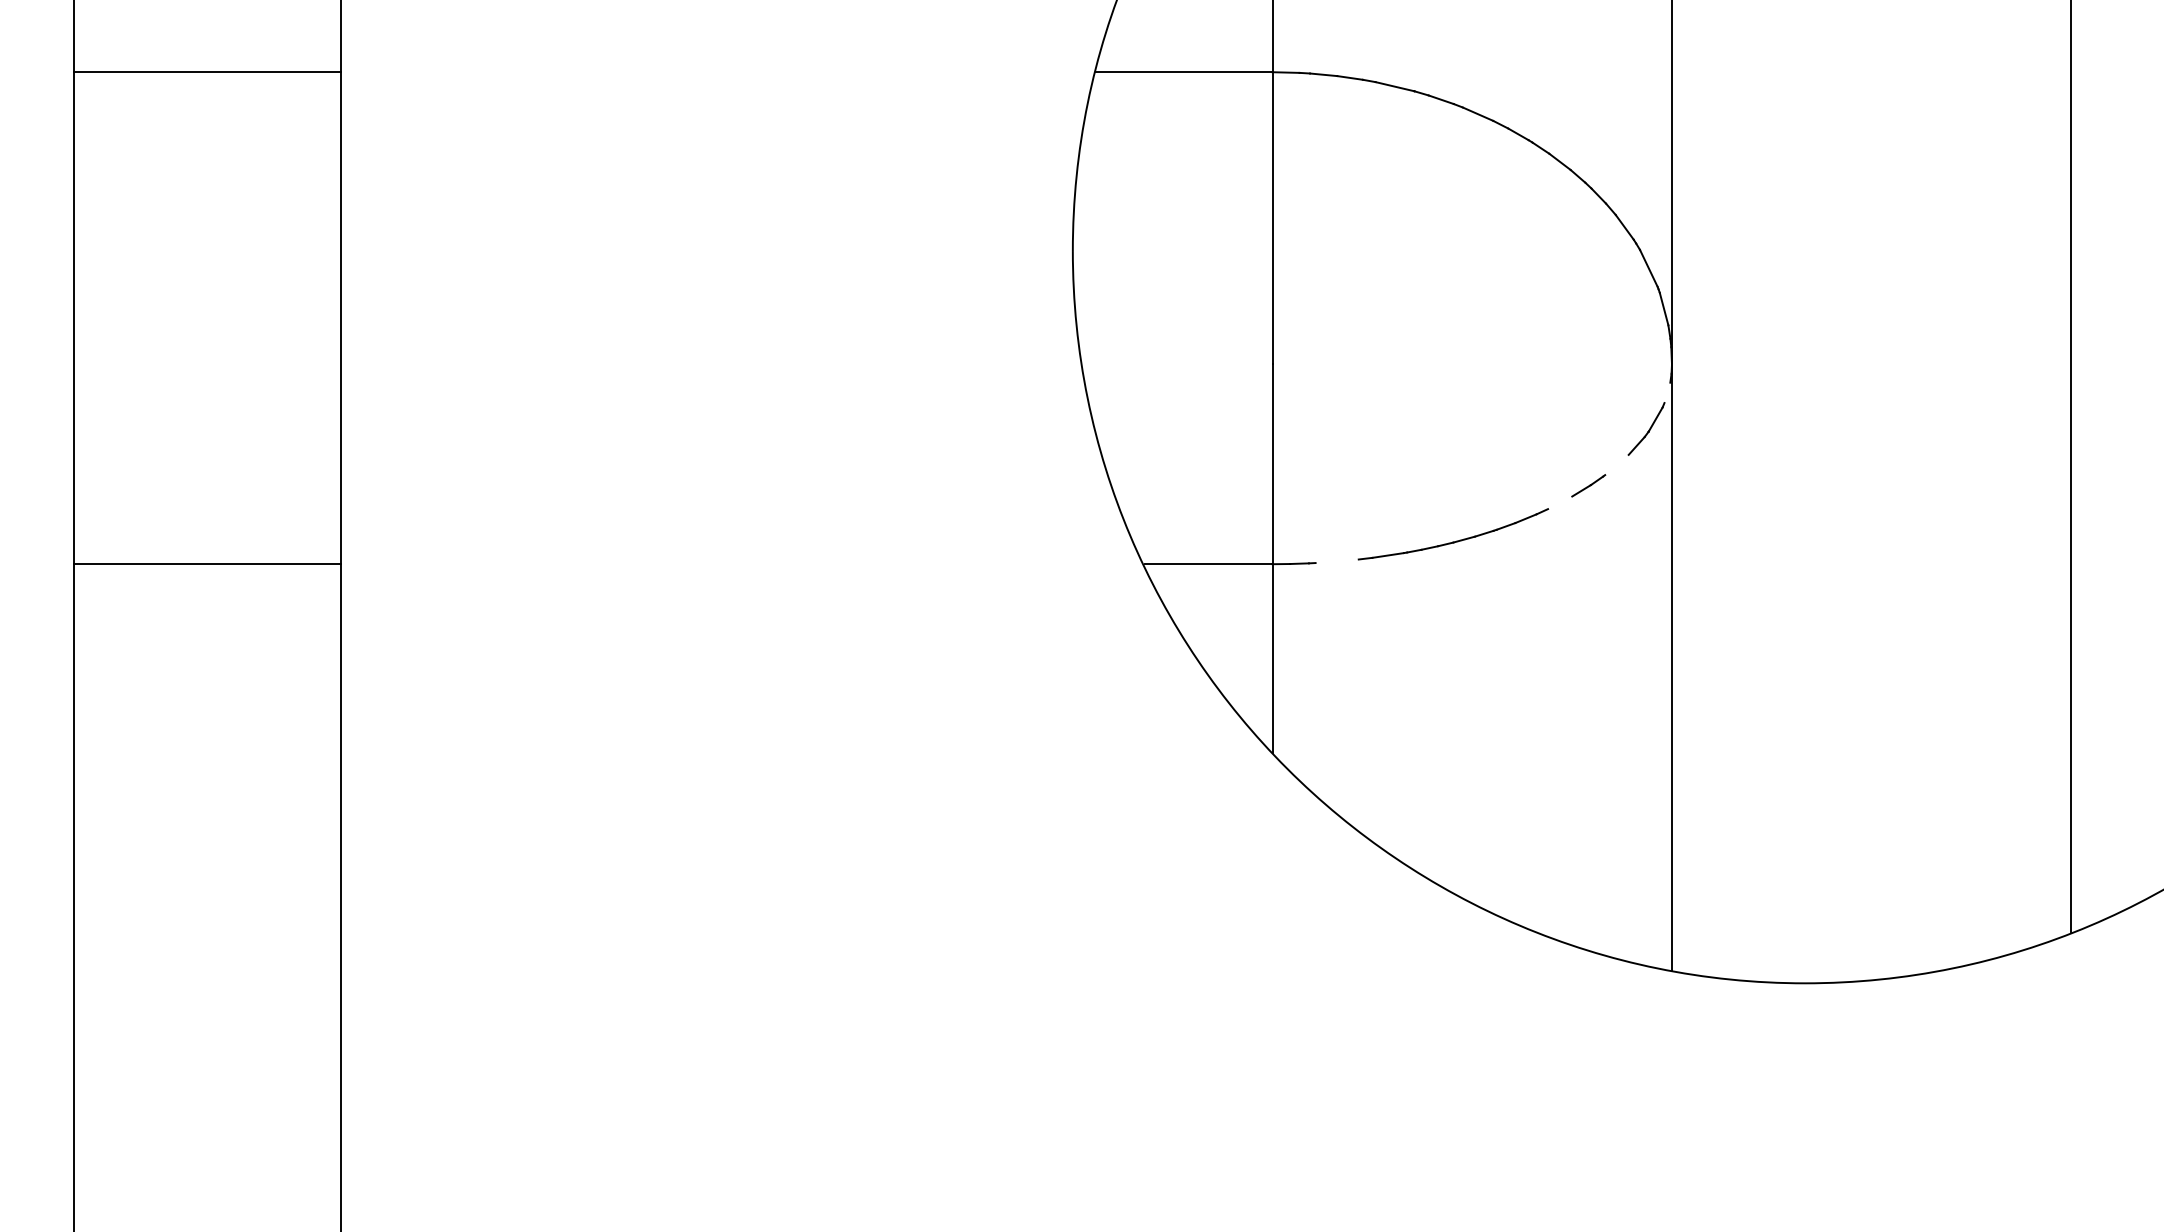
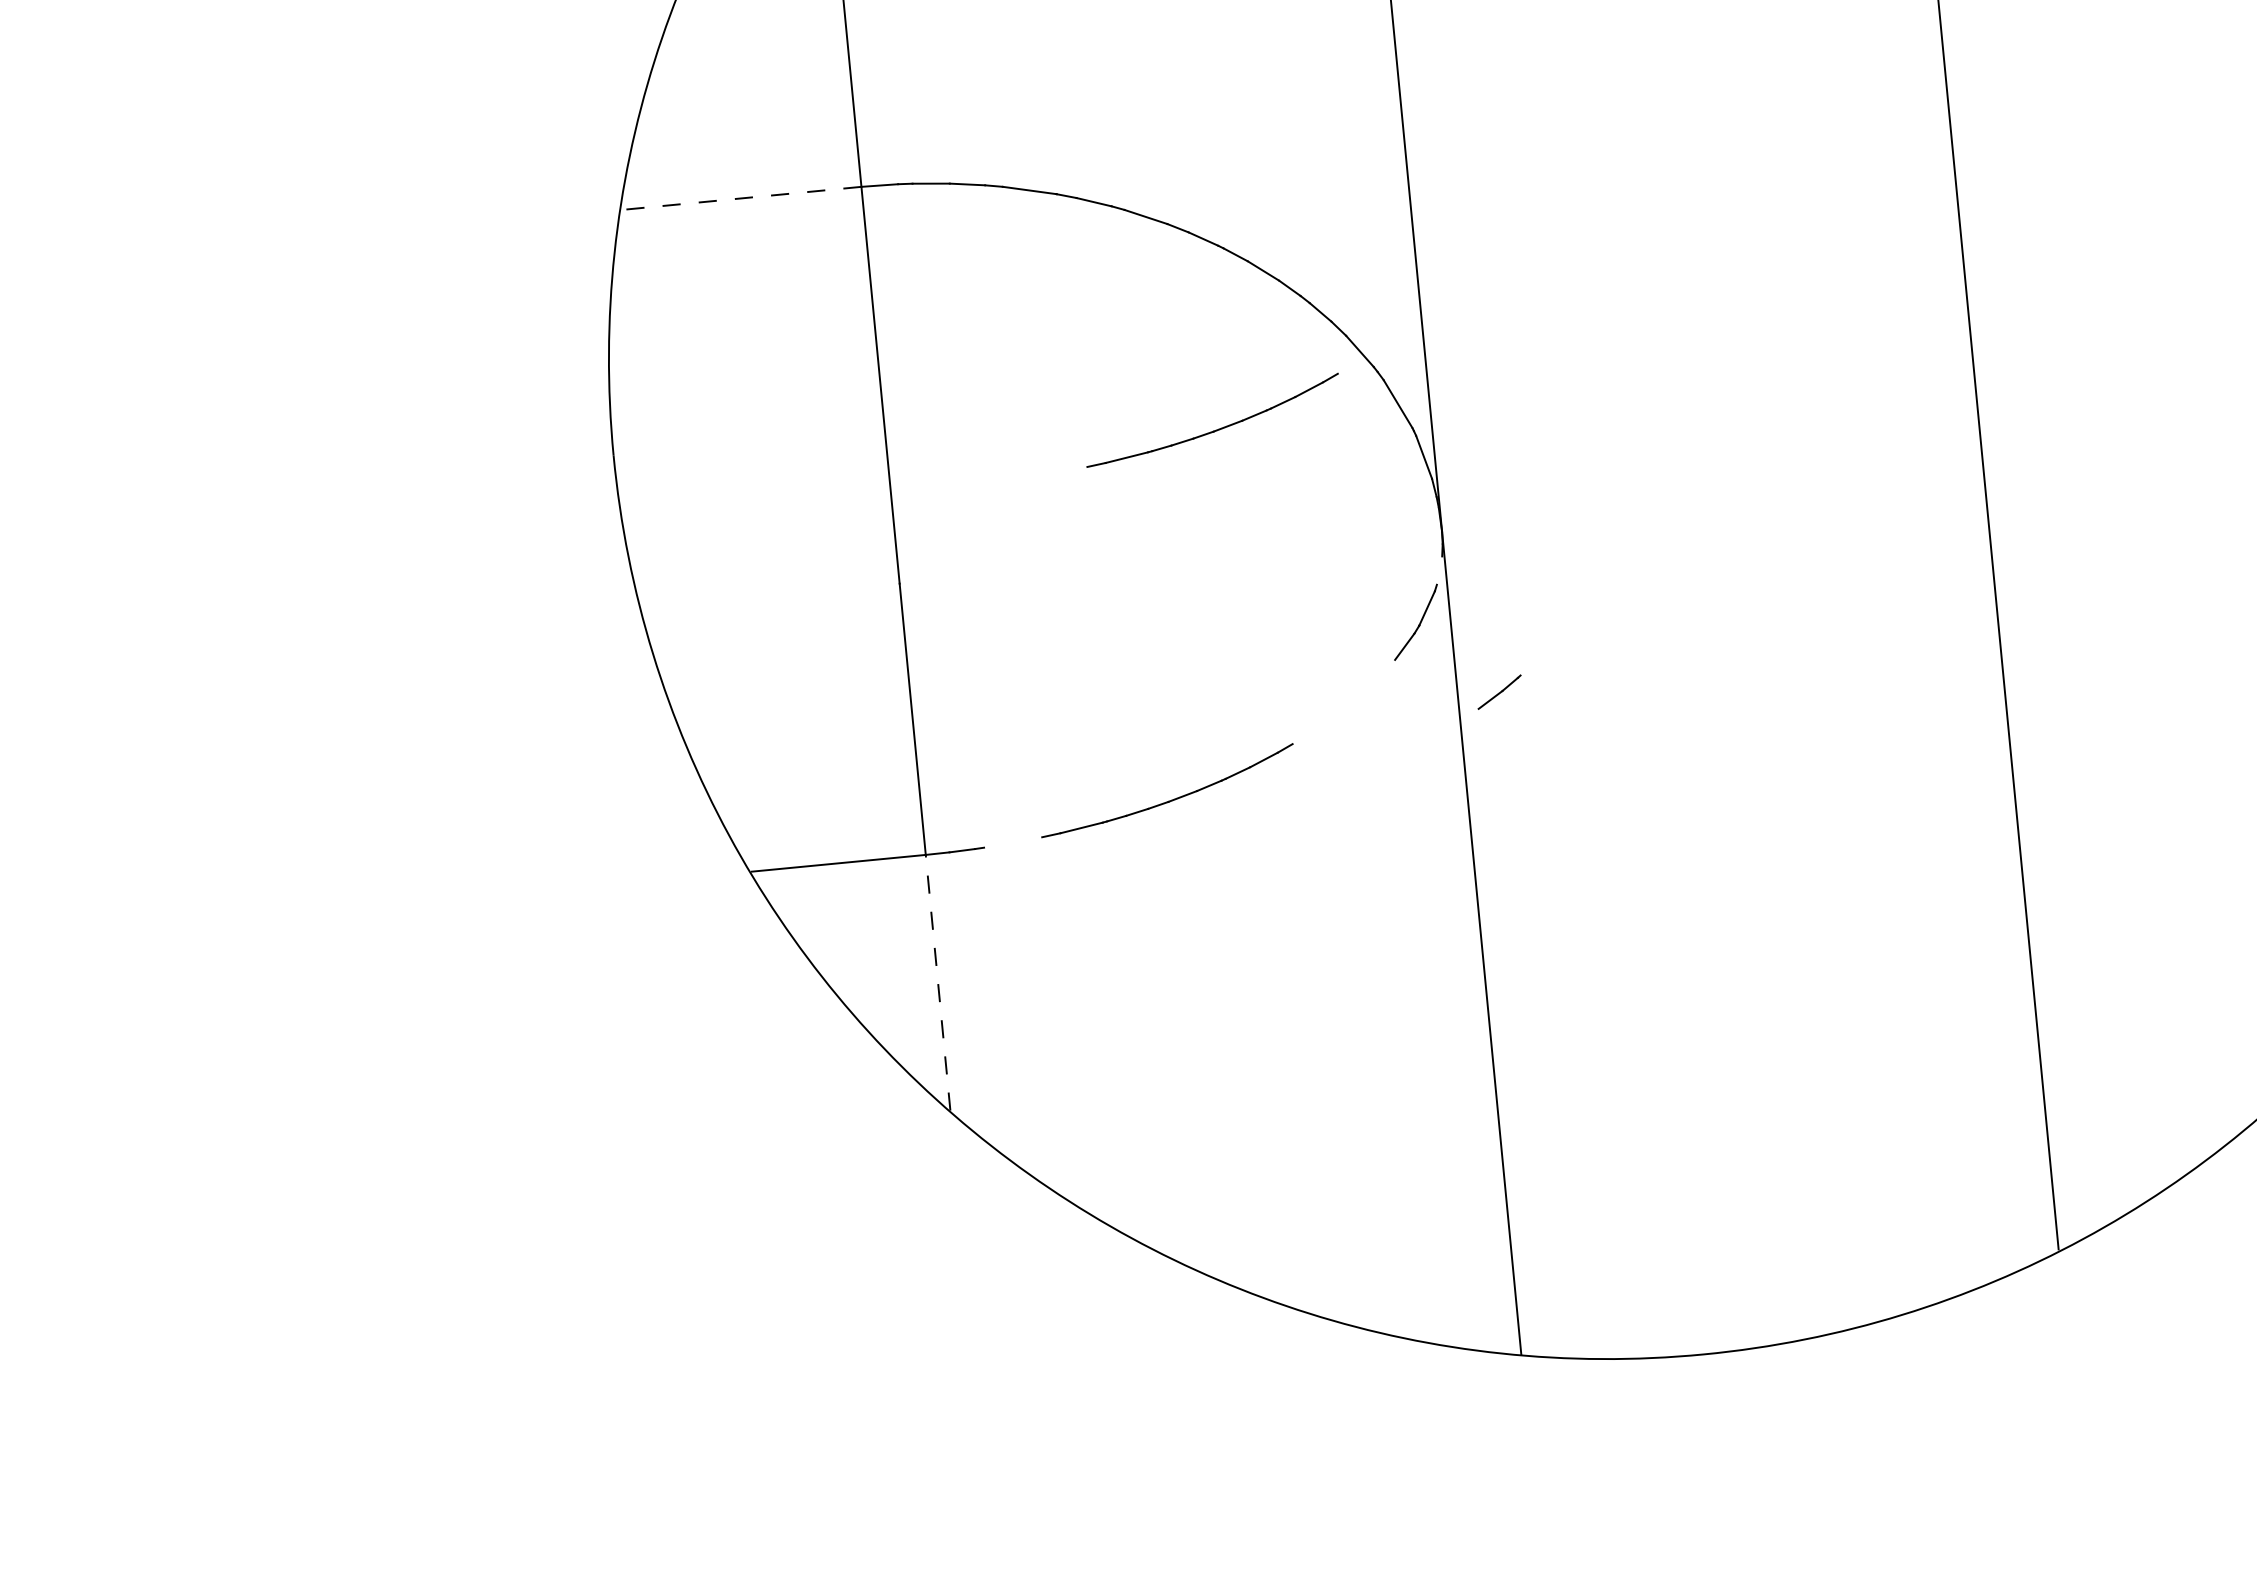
line: (1183, 72) -> (740, 198), solid -> dashed
part: (1515, 273) -> (1217, 428), added
line: (1588, 485) -> (1499, 691), moved
line: (1272, 657) -> (937, 981), solid -> dashed

